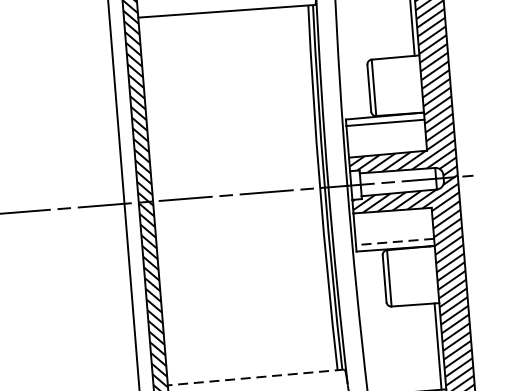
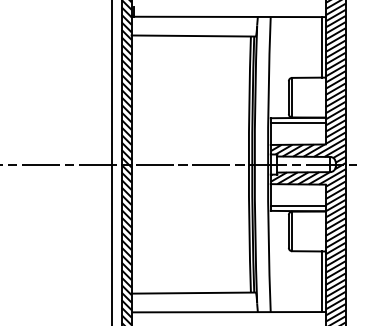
line: (394, 242) -> (297, 206), dashed -> solid
line: (255, 378) -> (193, 293), dashed -> solid

